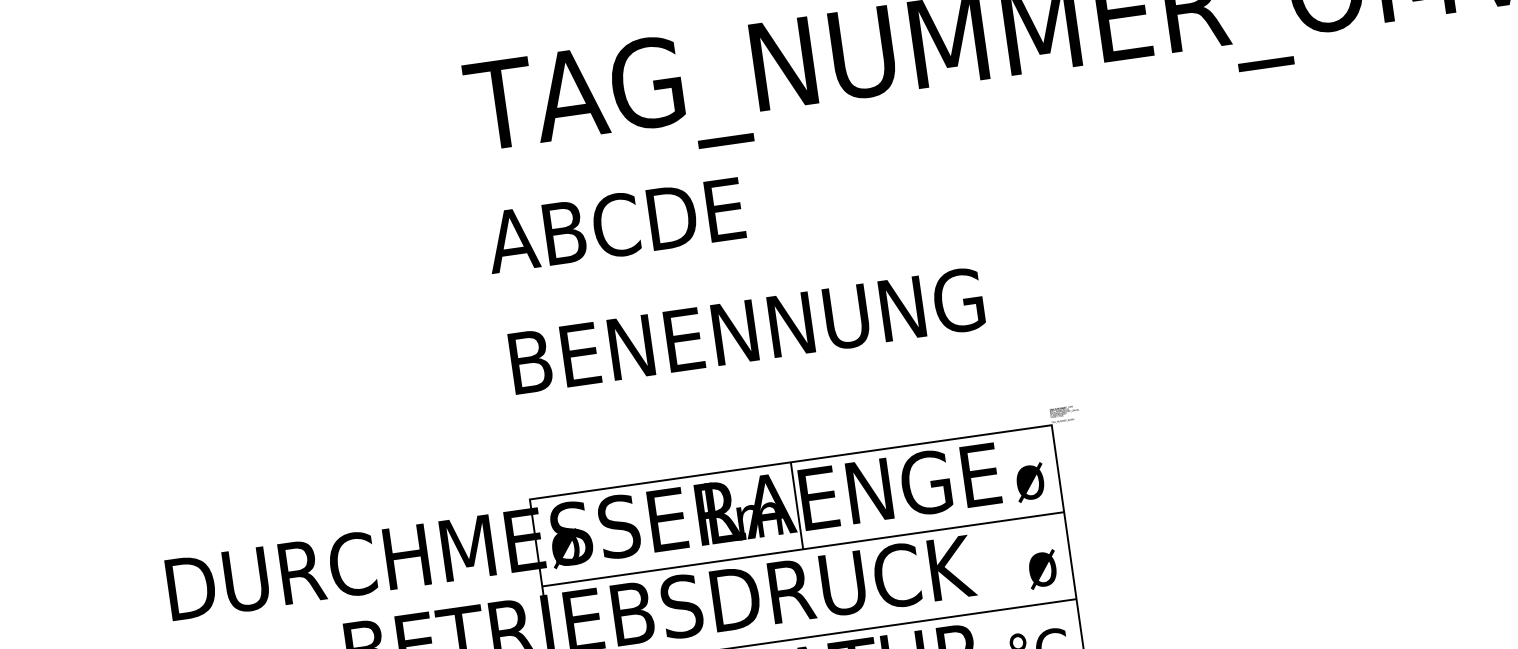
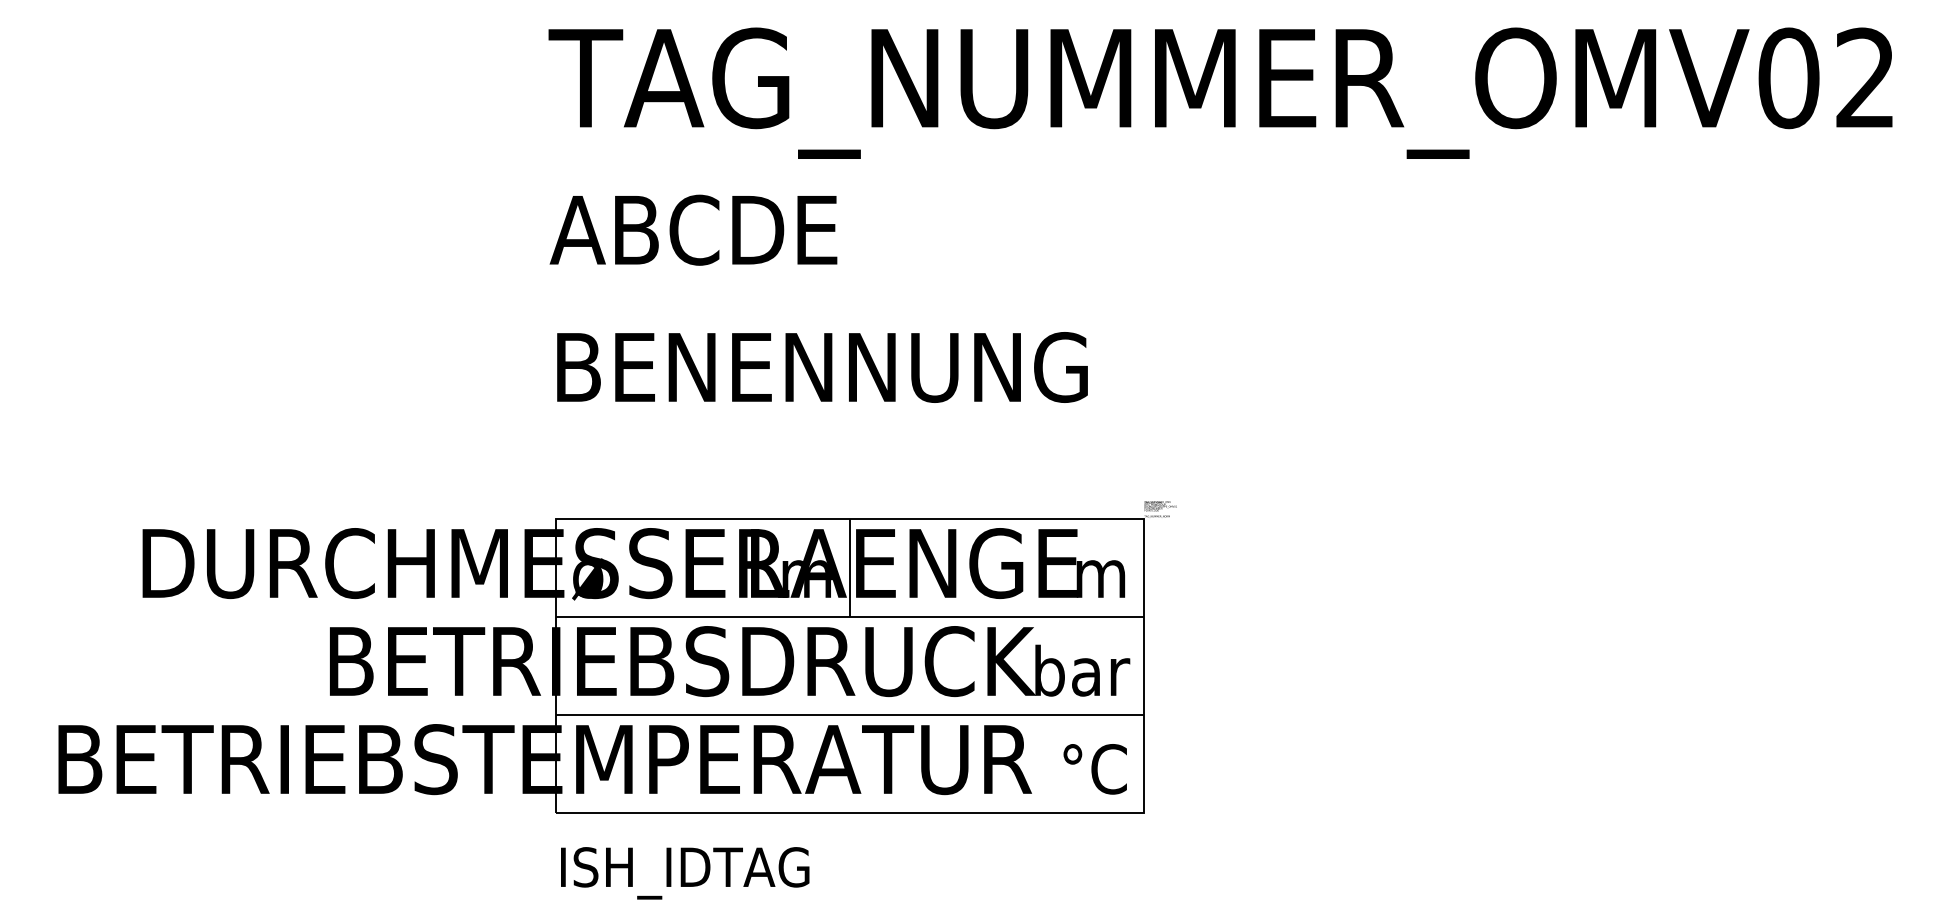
text: (1021, 483) -> (1101, 579), ø -> m
text: (1016, 567) -> (1082, 671), ø -> bar

